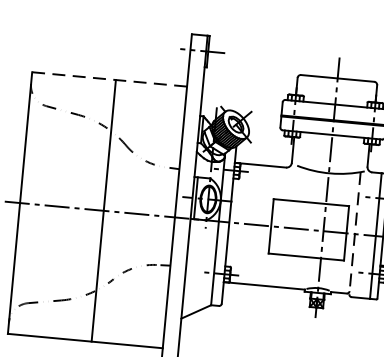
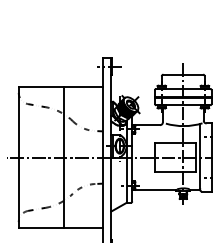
line: (109, 79) -> (60, 86), dashed -> solid
line: (355, 234) -> (200, 157), dashed -> solid

